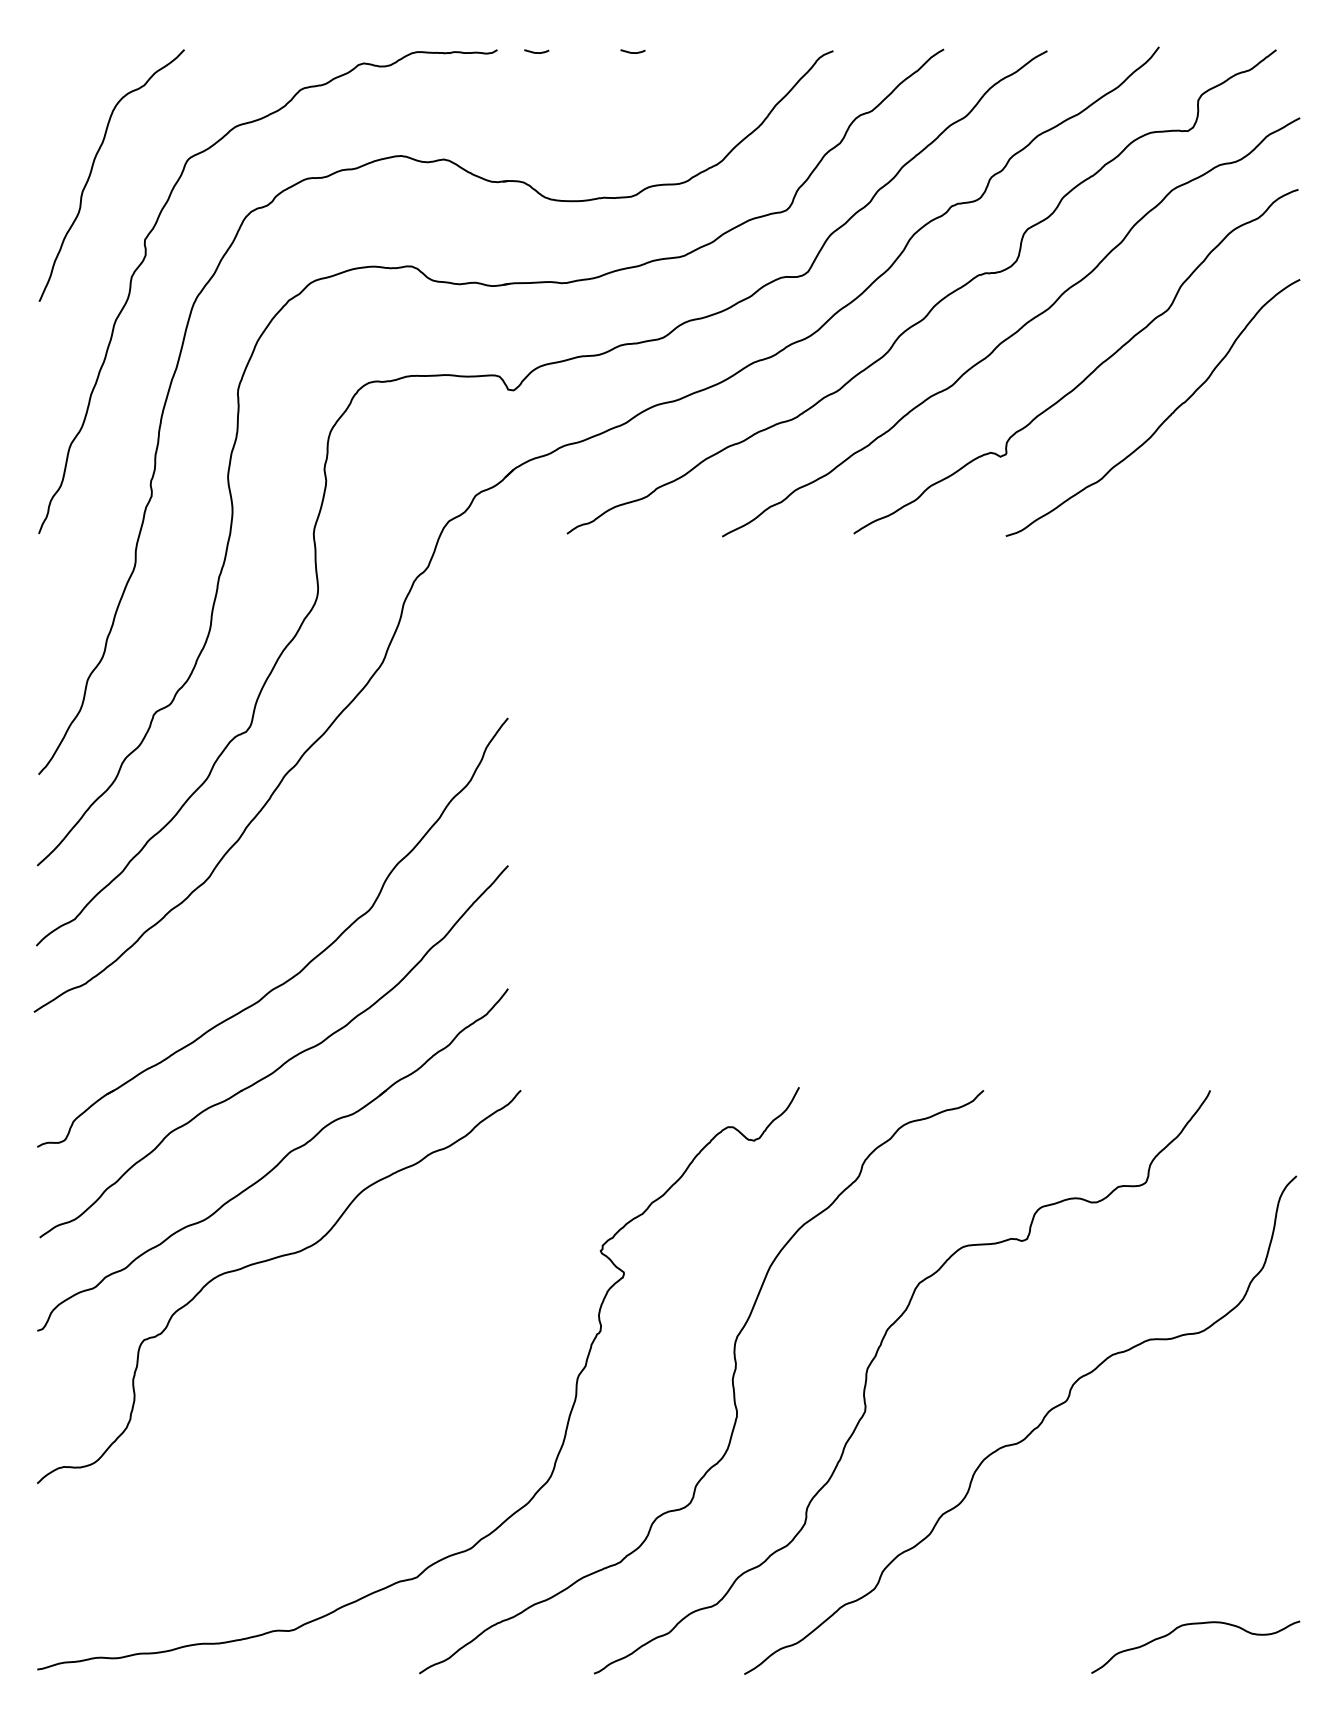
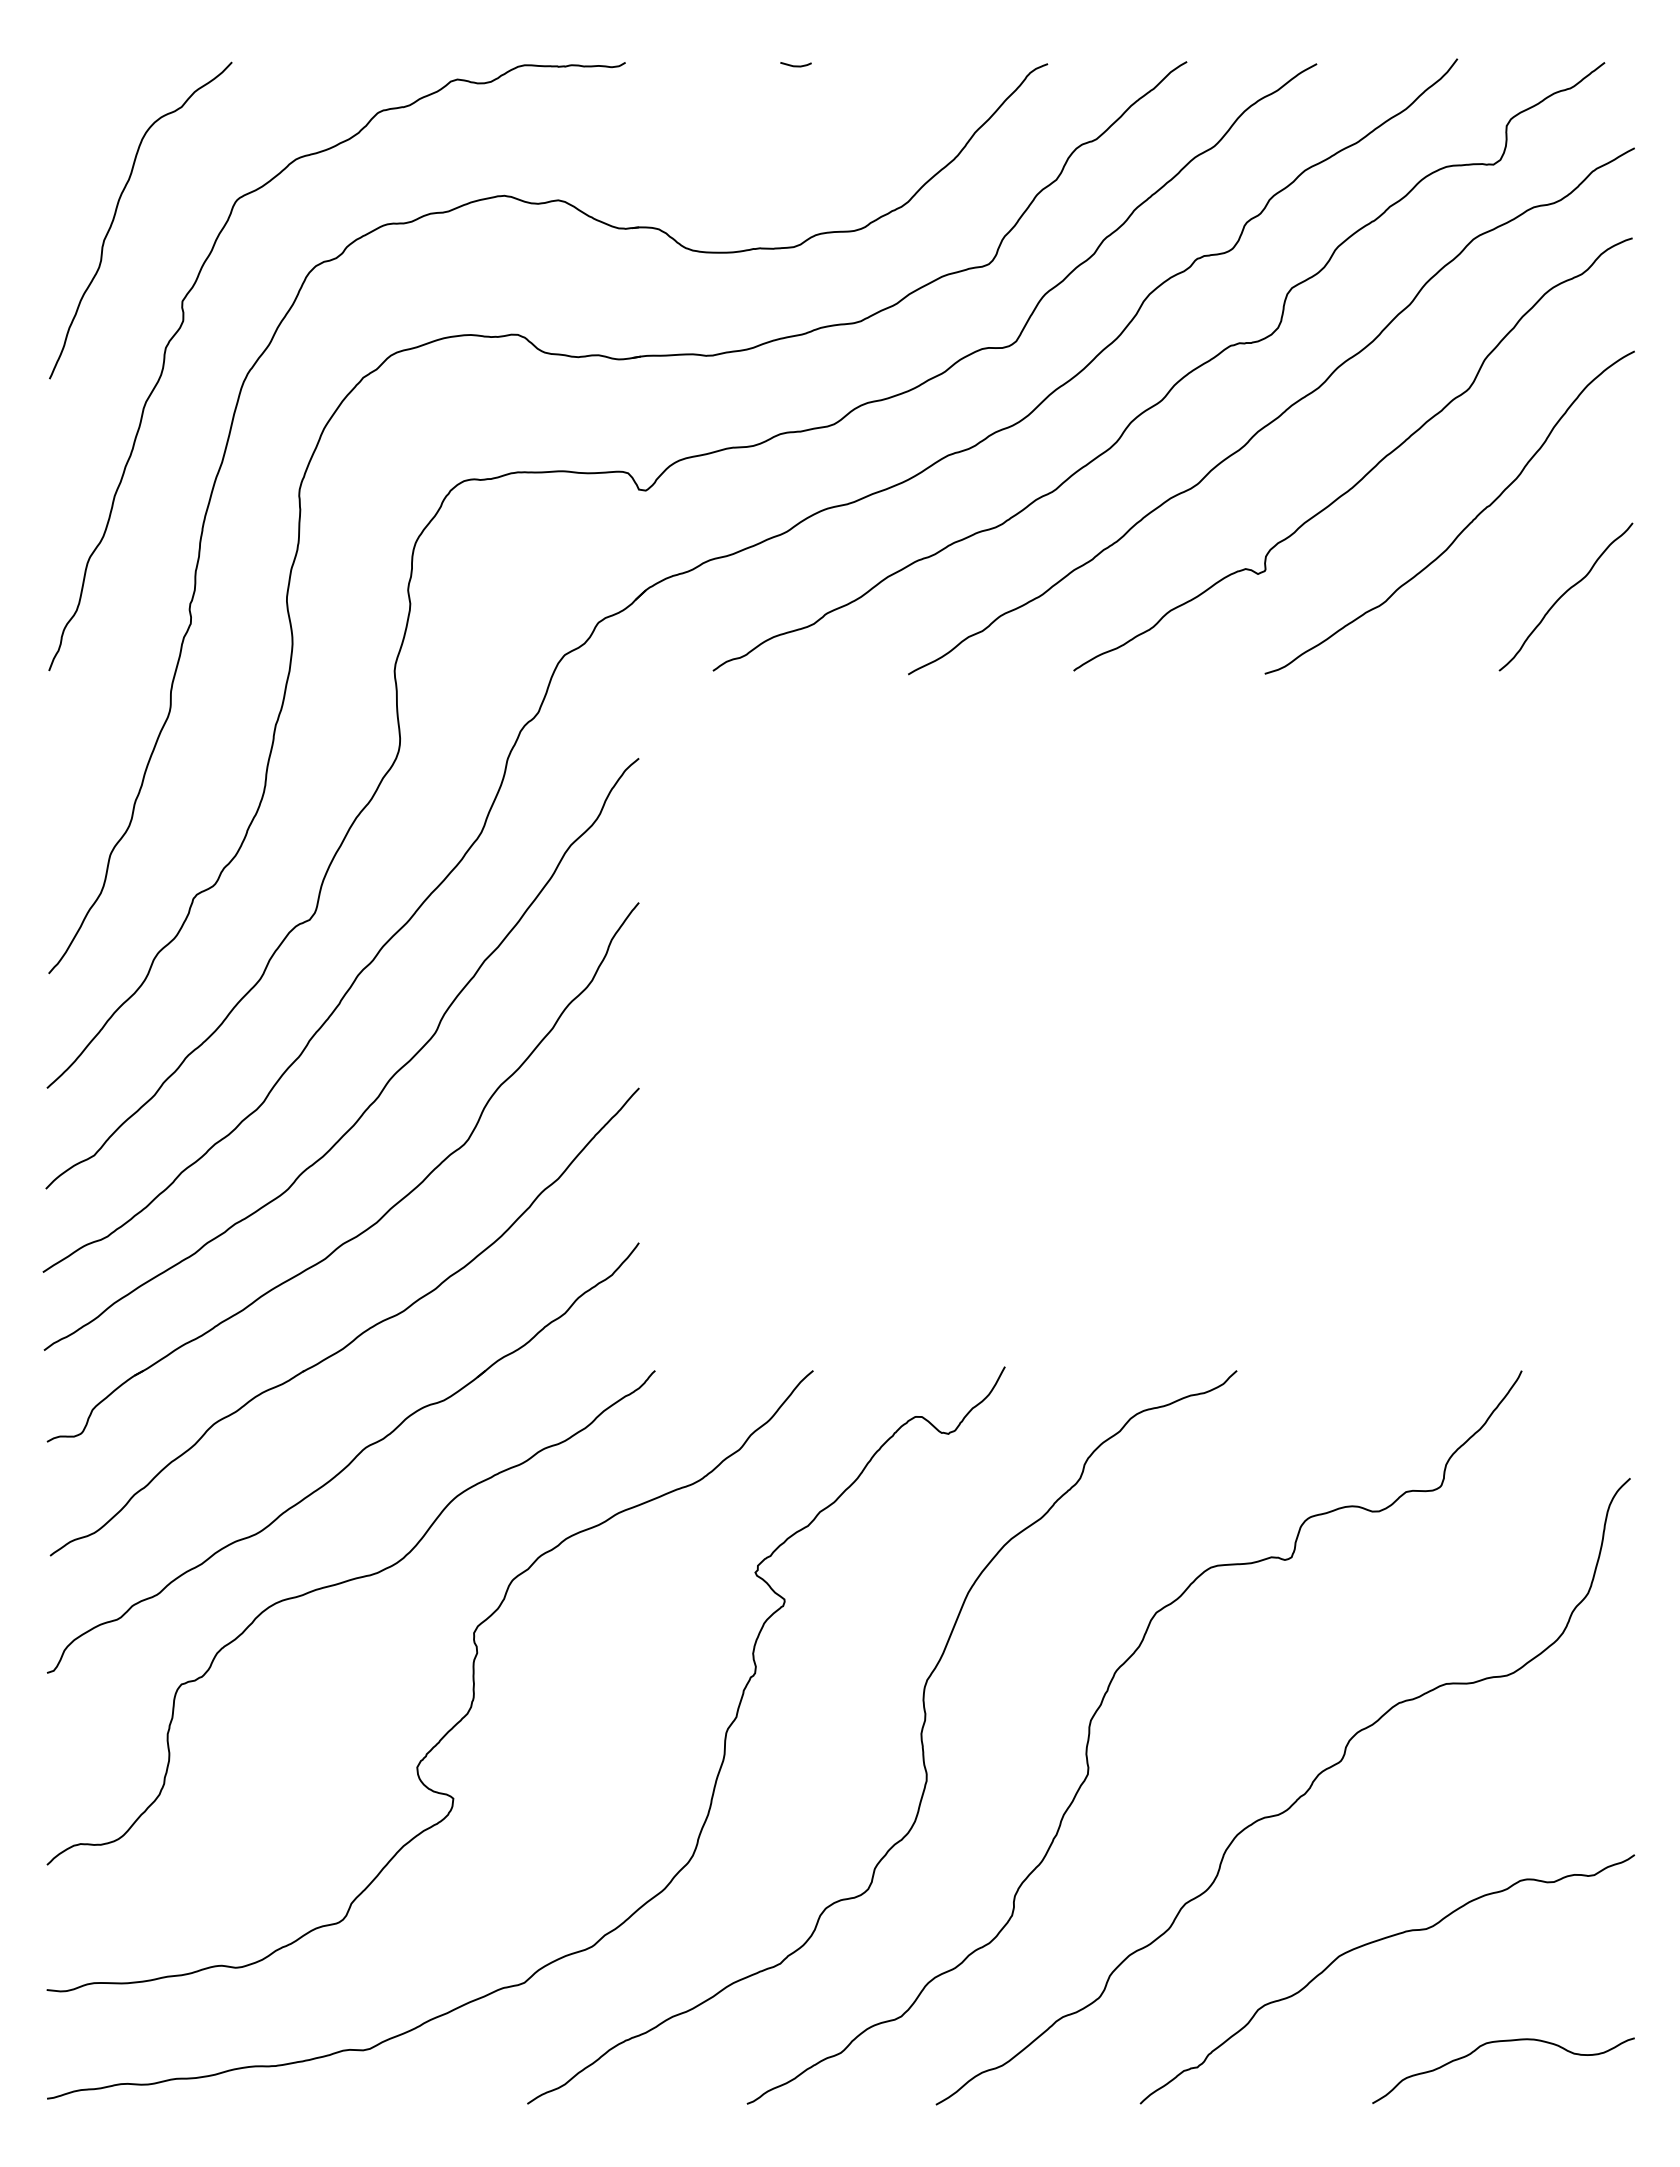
curve: (536, 52) -> (674, 65), removed
curve: (1244, 473) -> (1564, 594), added
curve: (307, 861) -> (386, 1082), added
curve: (375, 1337) -> (472, 1681), added
curve: (1093, 1545) -> (1375, 1942), added

